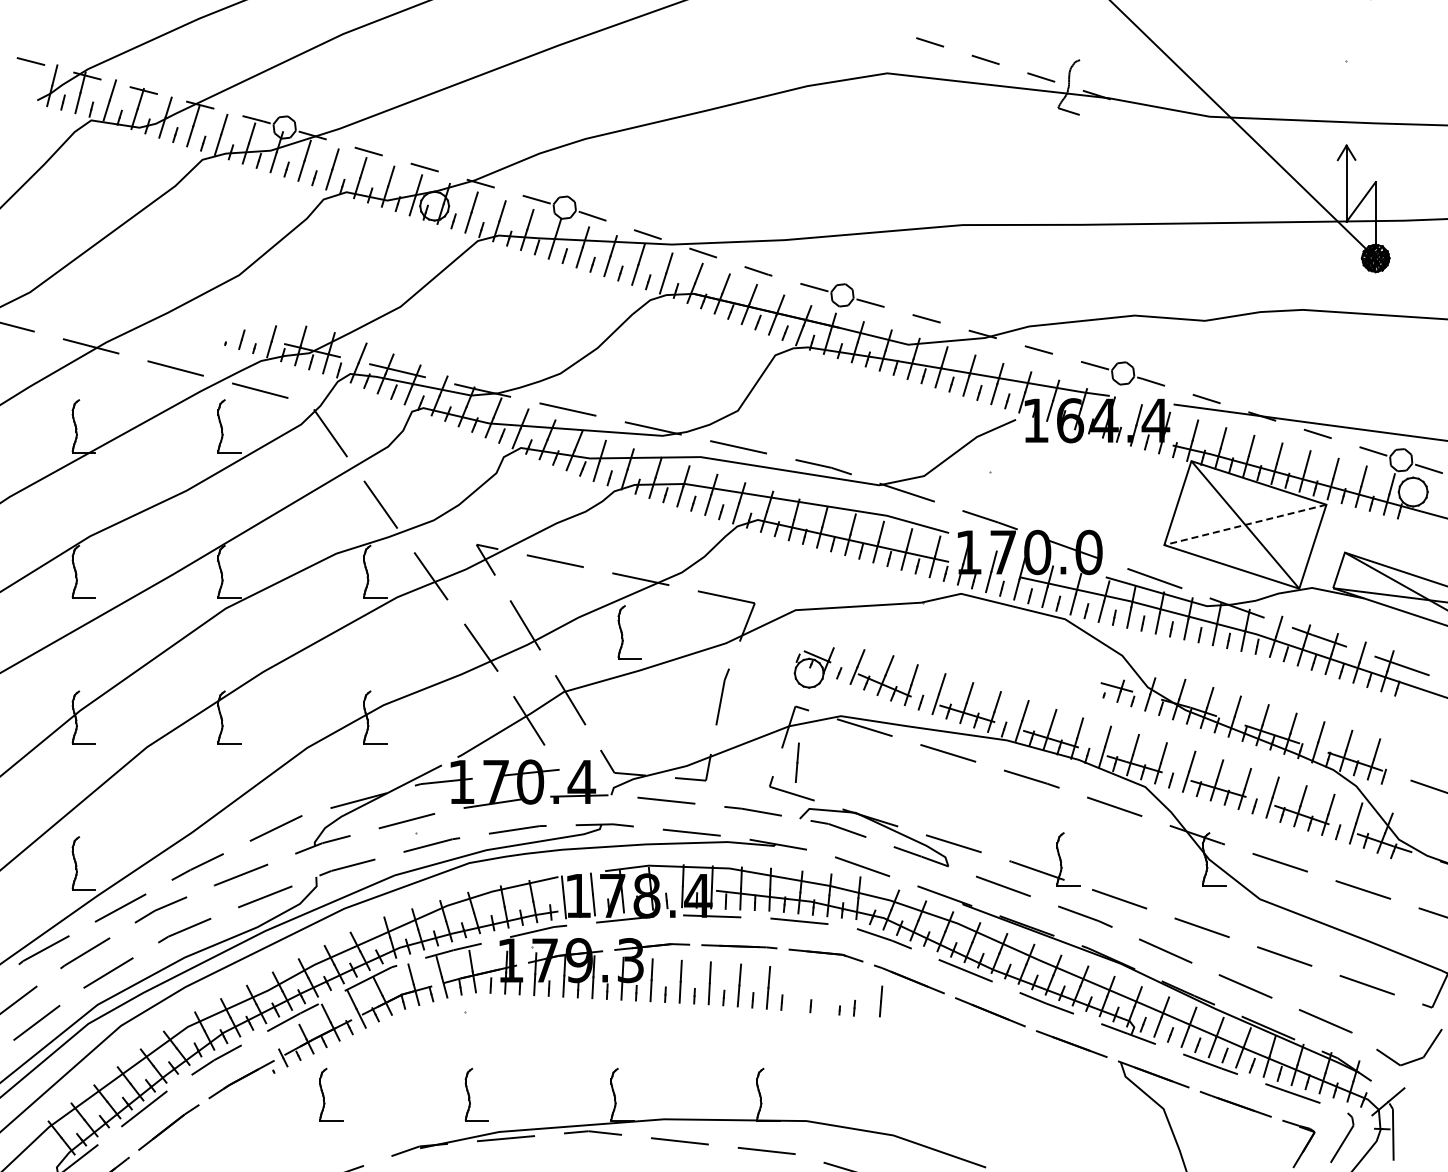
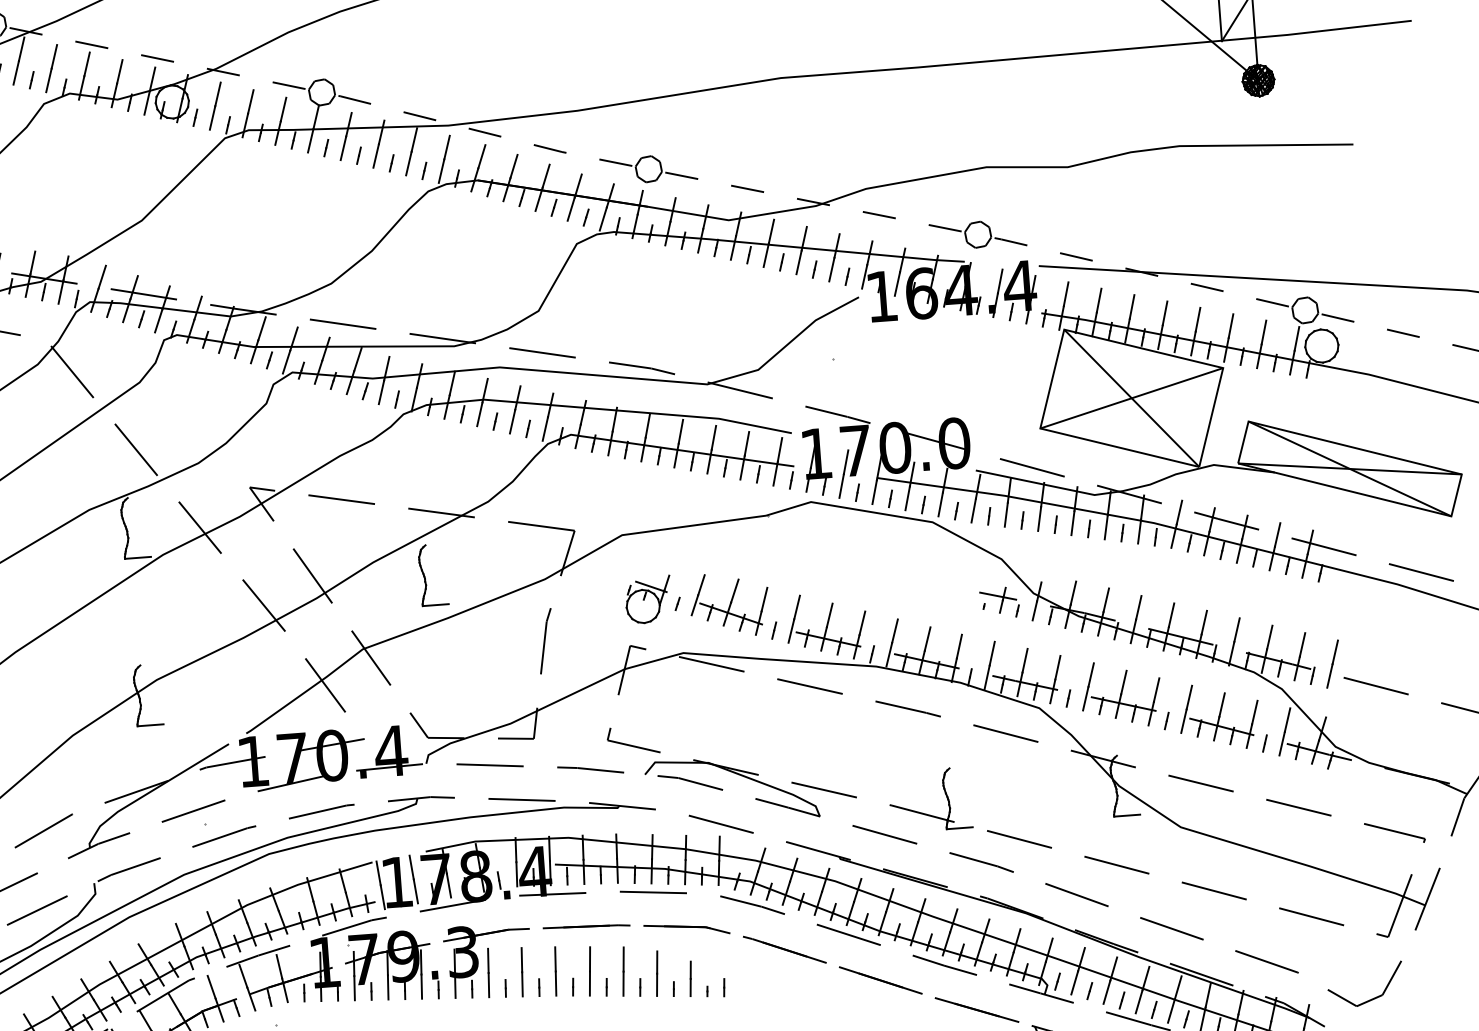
line: (1245, 524) -> (1131, 397), dashed -> solid
line: (796, 762) -> (656, 973), moved
line: (1401, 767) -> (1332, 663), added
line: (881, 1001) -> (691, 978), moved

